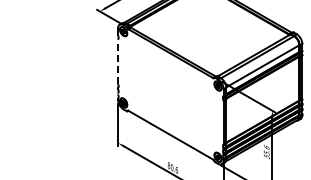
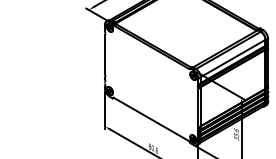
line: (118, 61) -> (105, 54), dashed -> solid

